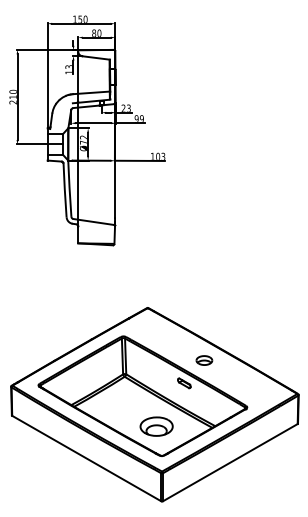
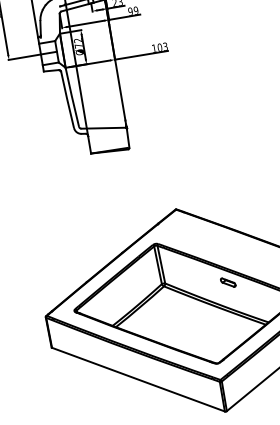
part: (204, 360) -> (245, 254), removed
part: (156, 426) -> (206, 333), removed

